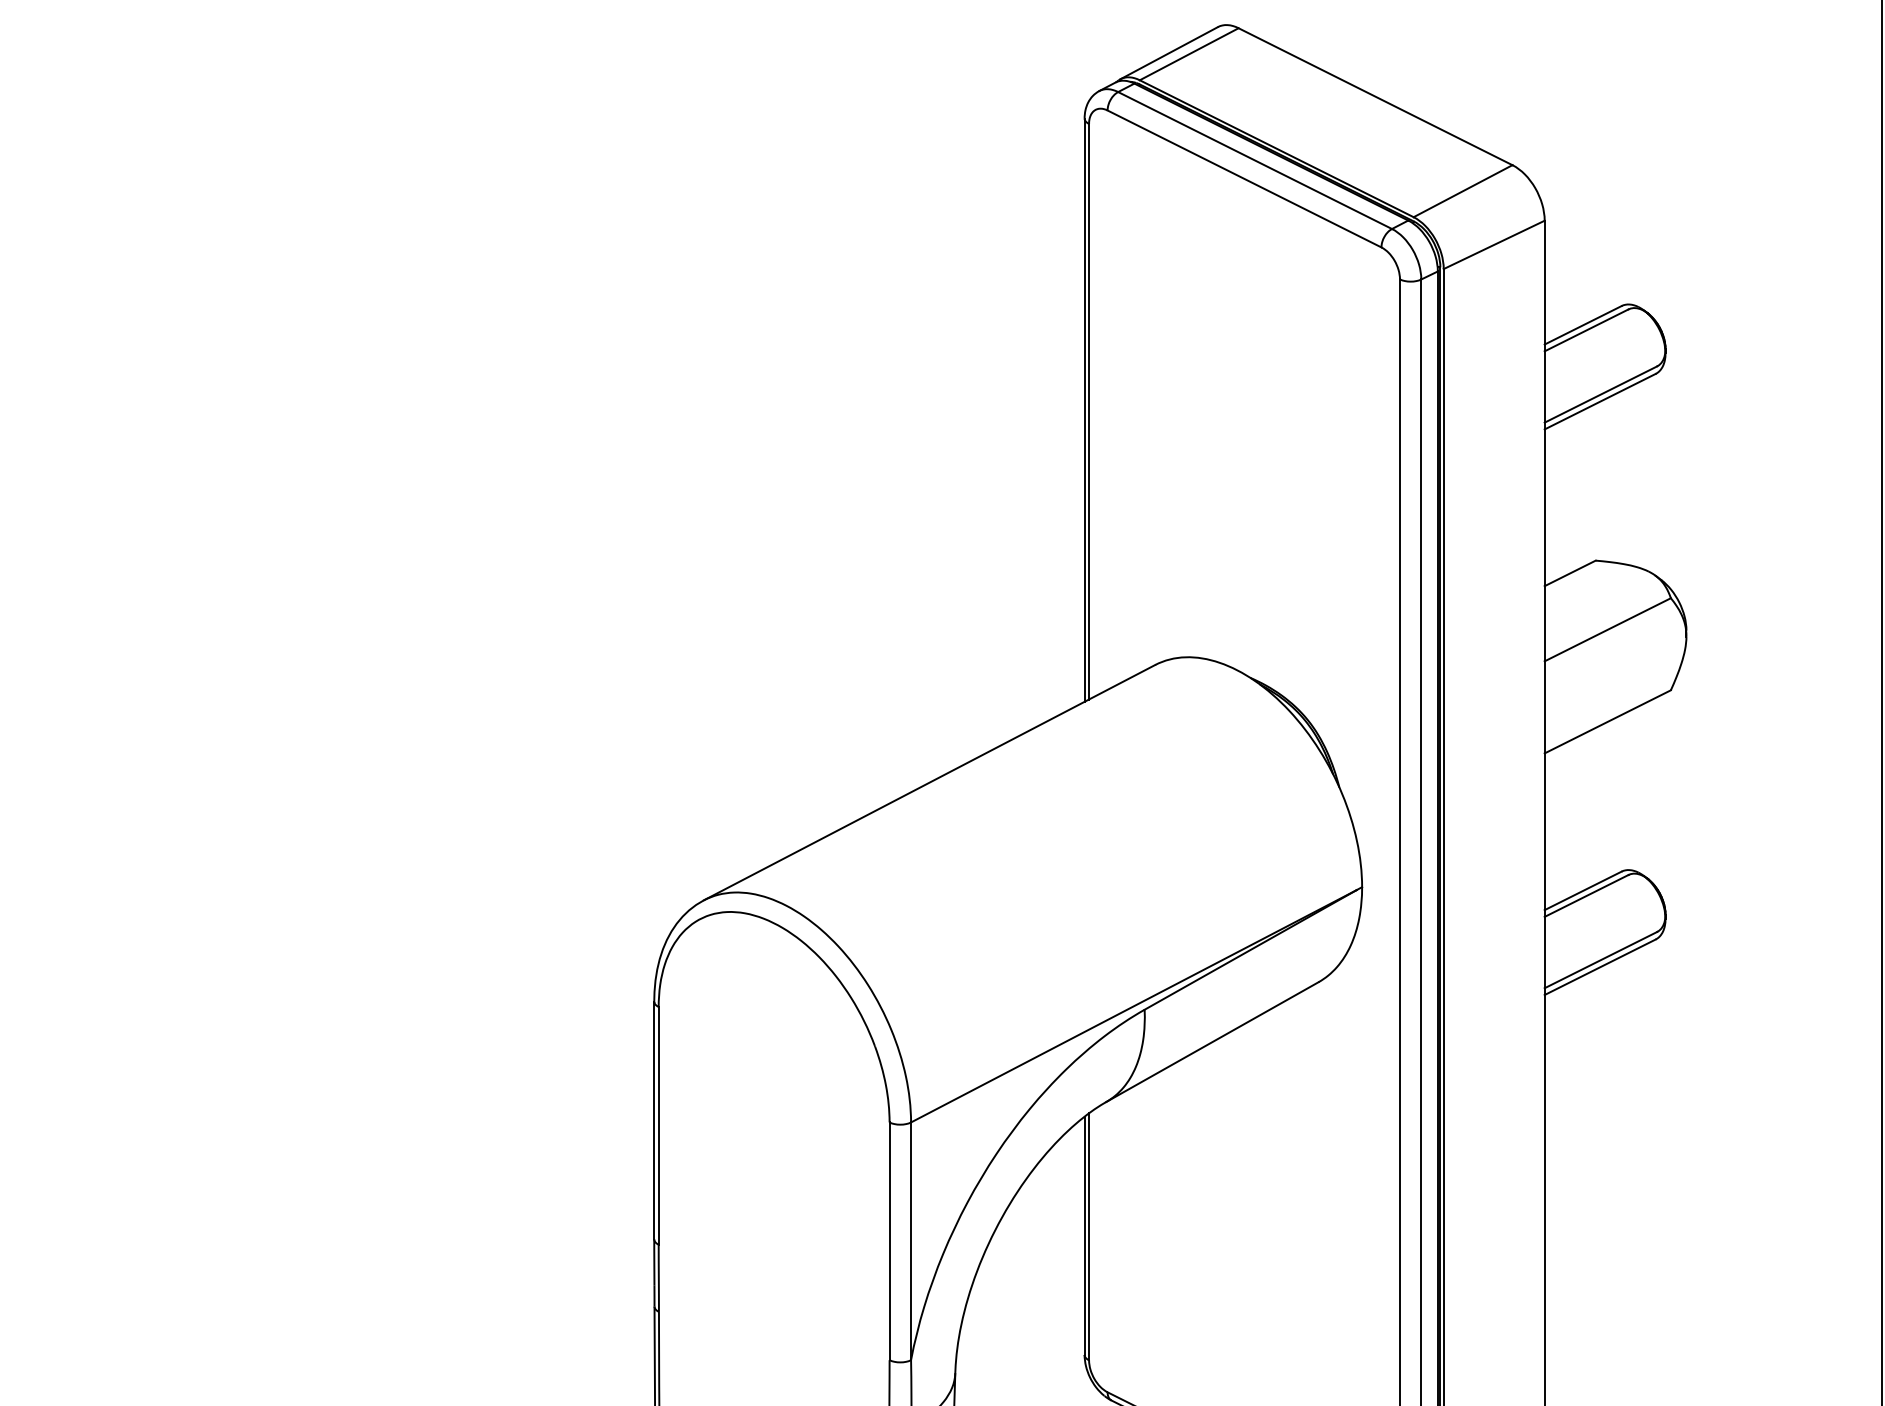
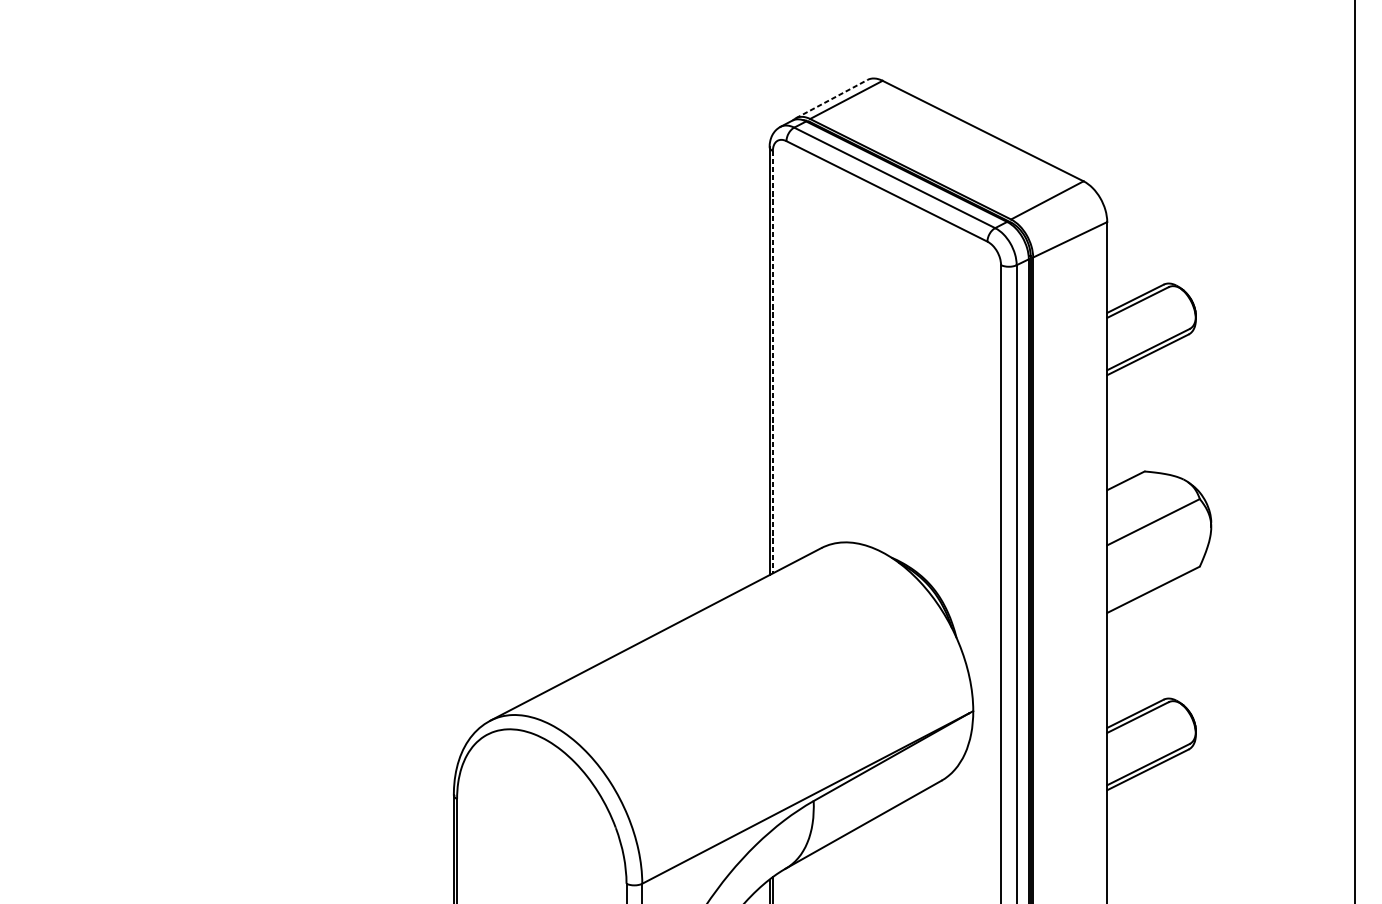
line: (1169, 52) -> (831, 98), solid -> dashed
line: (1089, 411) -> (773, 362), solid -> dashed

